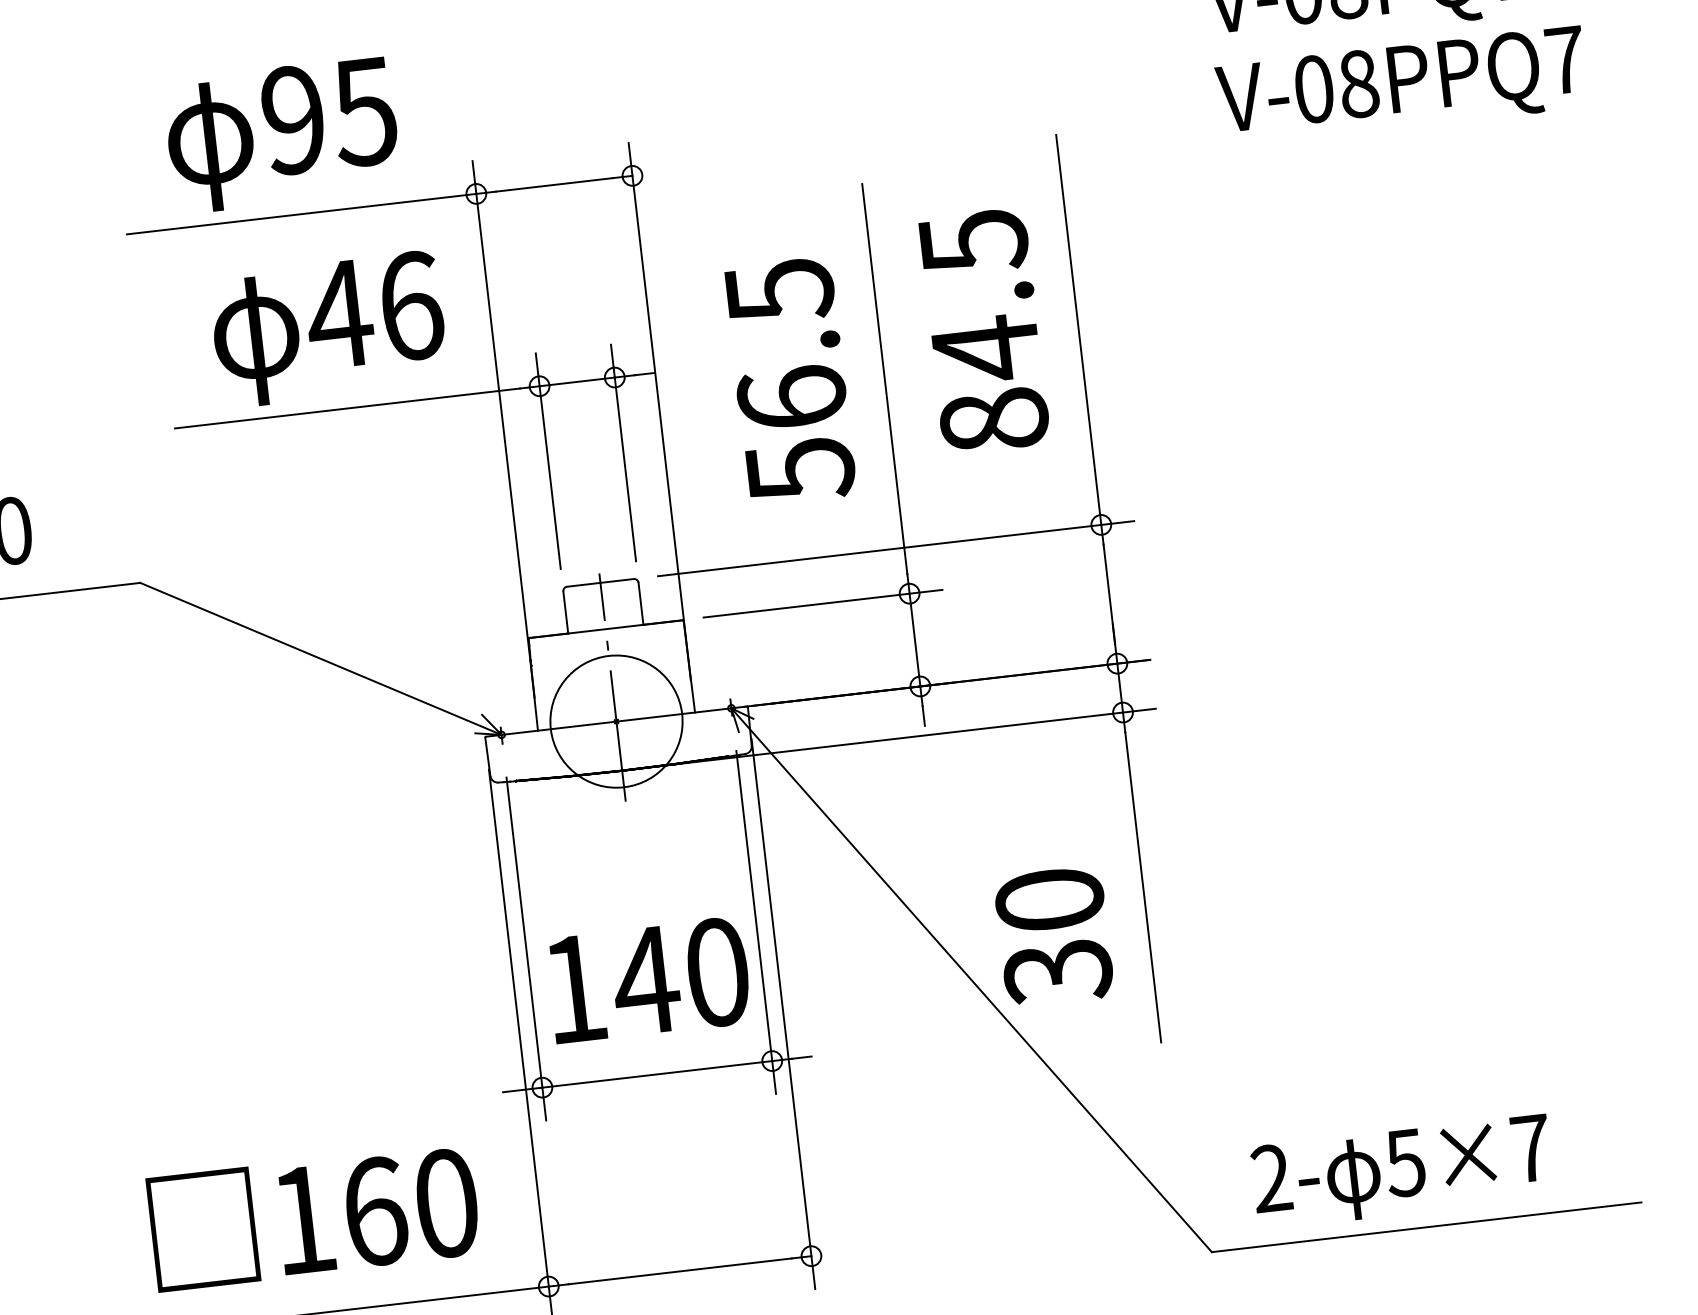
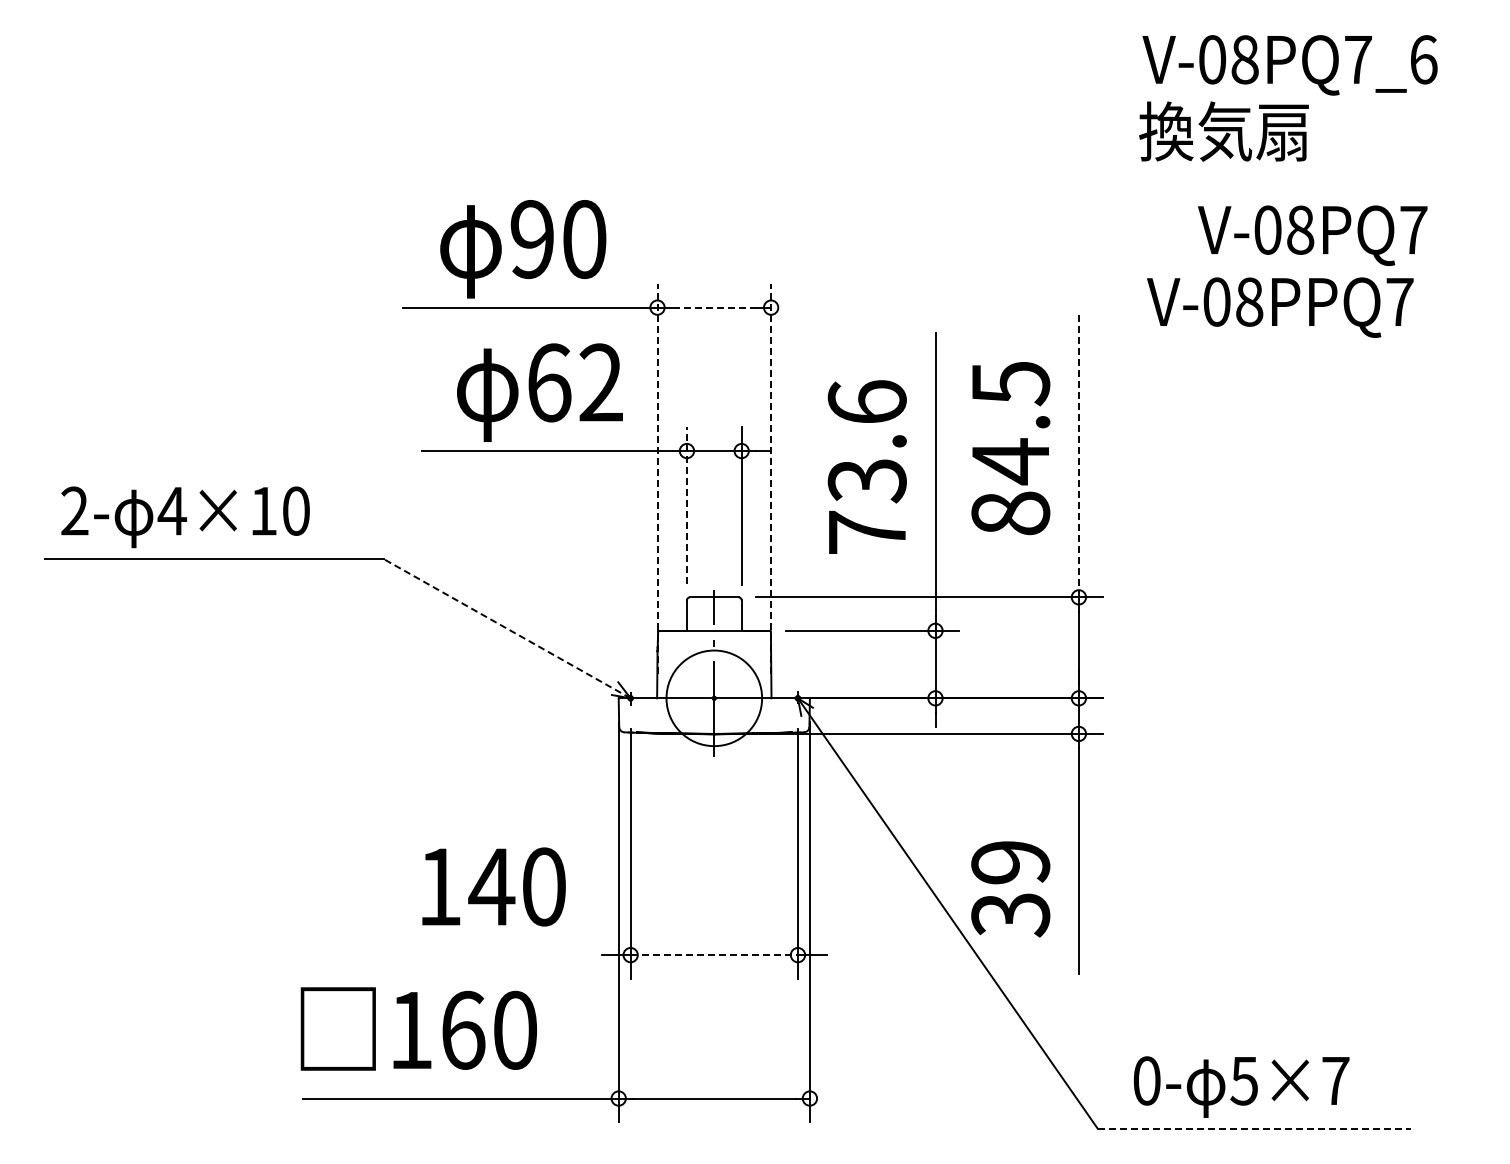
text: (1402, 86) -> (1280, 307), moved
text: (363, 112) -> (583, 239), 95 -> 90
line: (553, 184) -> (713, 307), solid -> dashed
text: (374, 309) -> (574, 382), 46 -> 62
line: (1078, 330) -> (1078, 455), solid -> dashed
text: (788, 380) -> (866, 467), 56.5 -> 73.6
line: (660, 410) -> (771, 478), solid -> dashed
line: (503, 428) -> (657, 478), solid -> dashed
line: (547, 461) -> (686, 505), solid -> dashed
line: (321, 658) -> (507, 628), solid -> dashed
text: (1049, 900) -> (1010, 862), 30 -> 39
text: (648, 979) -> (493, 886), moved
line: (657, 1074) -> (714, 955), solid -> dashed
text: (1270, 1177) -> (1146, 1080), 2- -> 0-
text: (313, 1216) -> (418, 1028), moved
line: (1426, 1226) -> (1254, 1128), solid -> dashed

